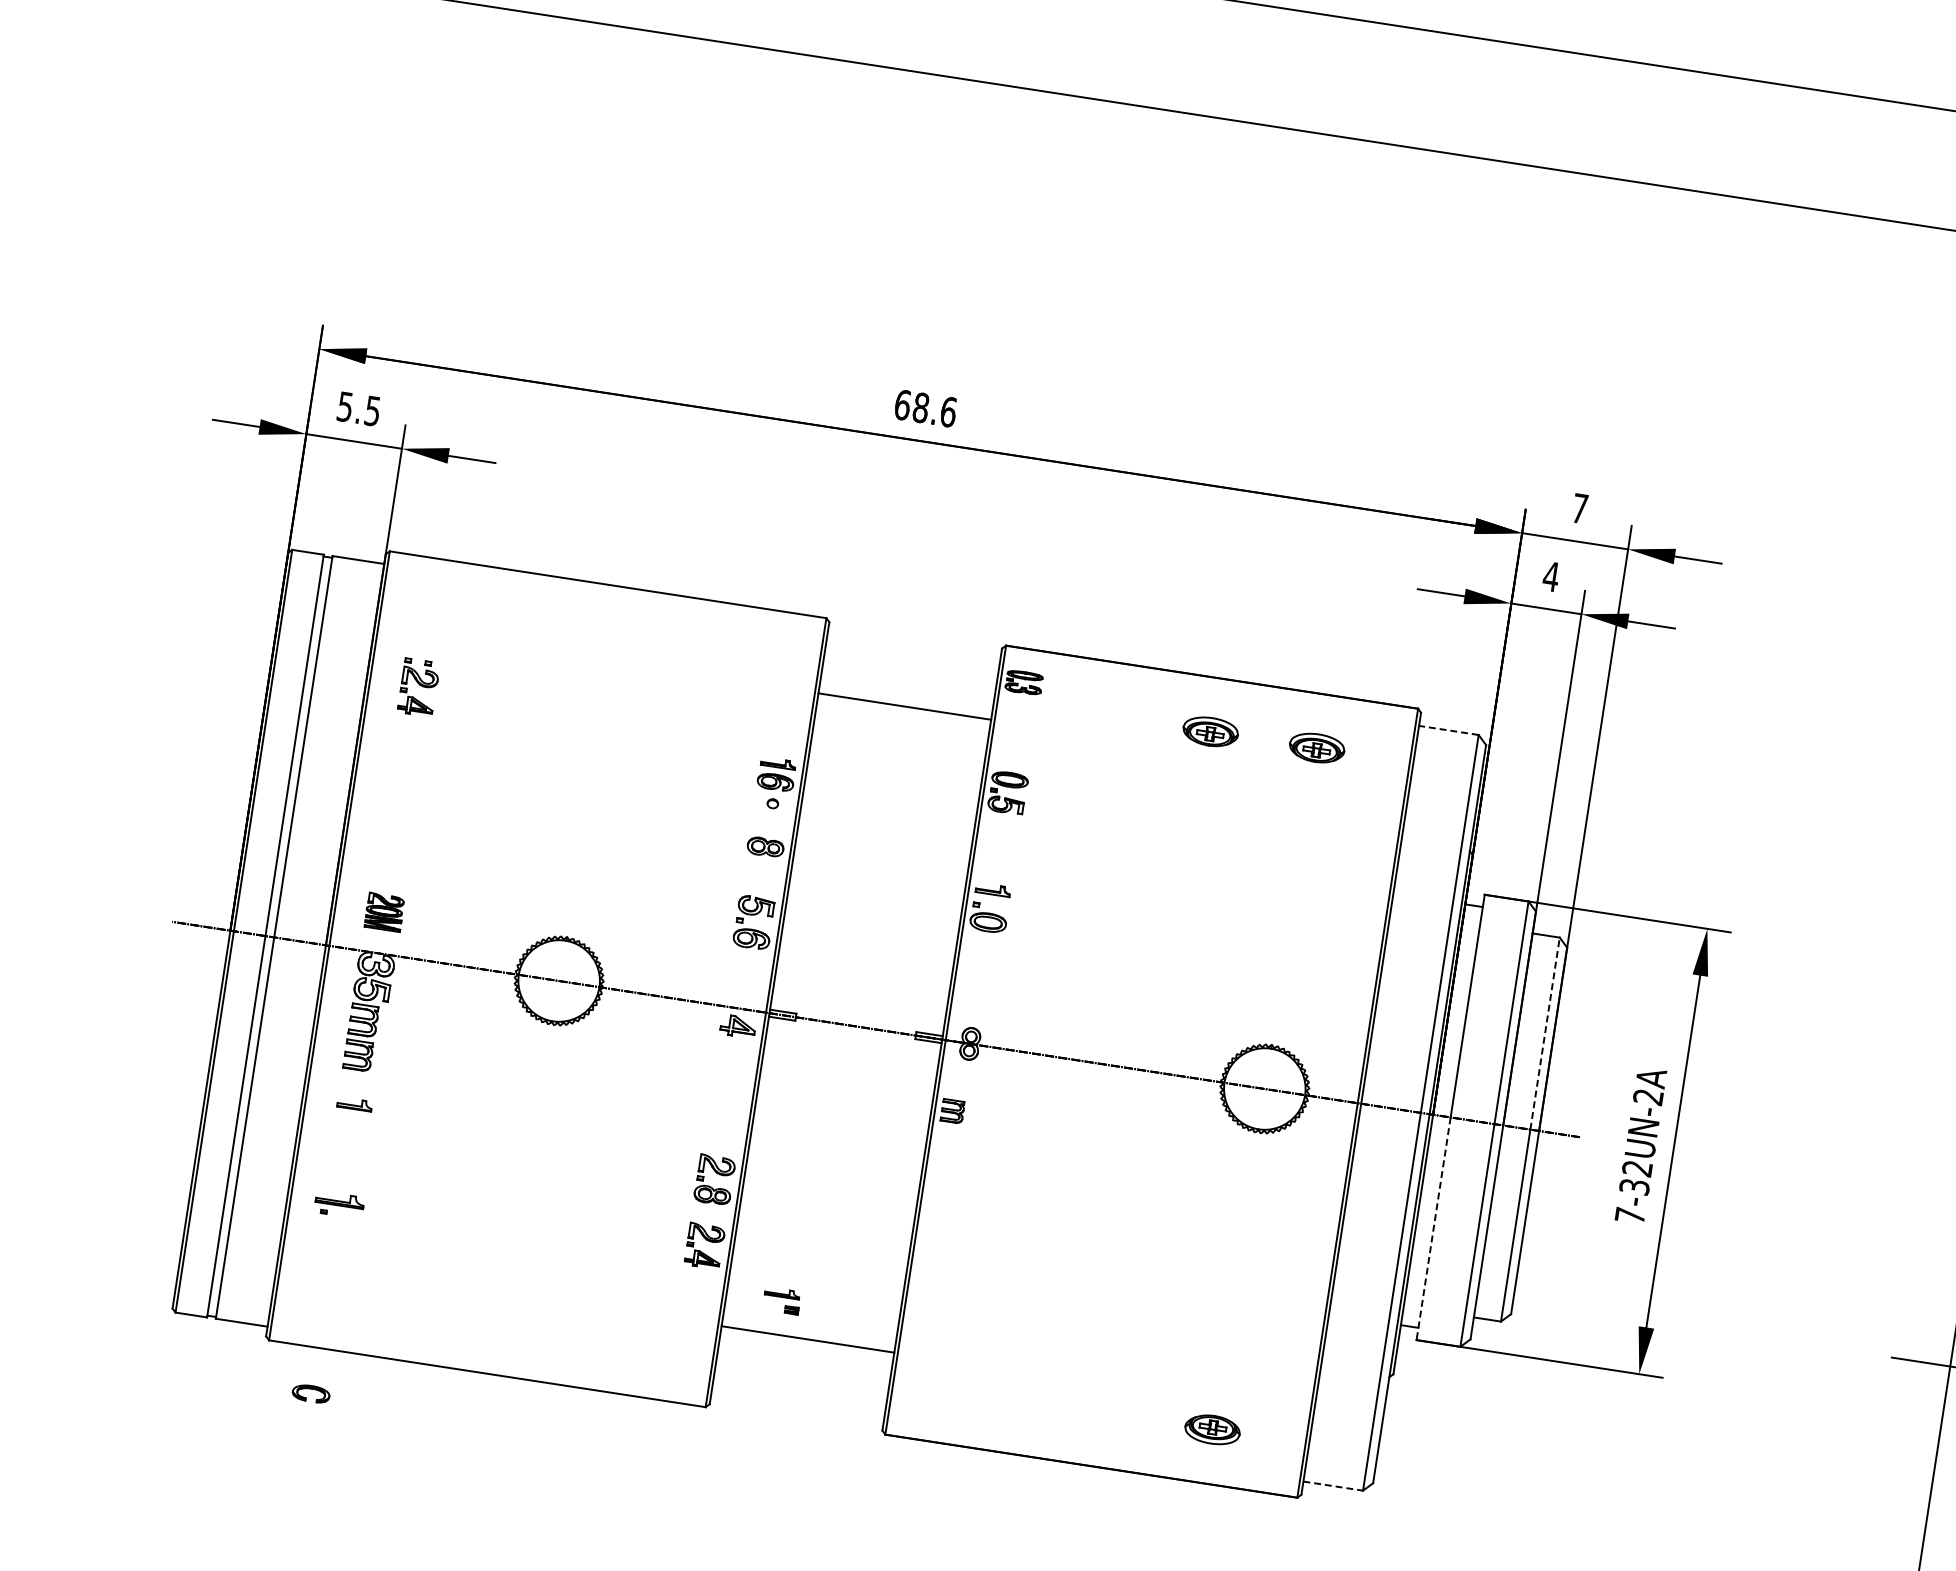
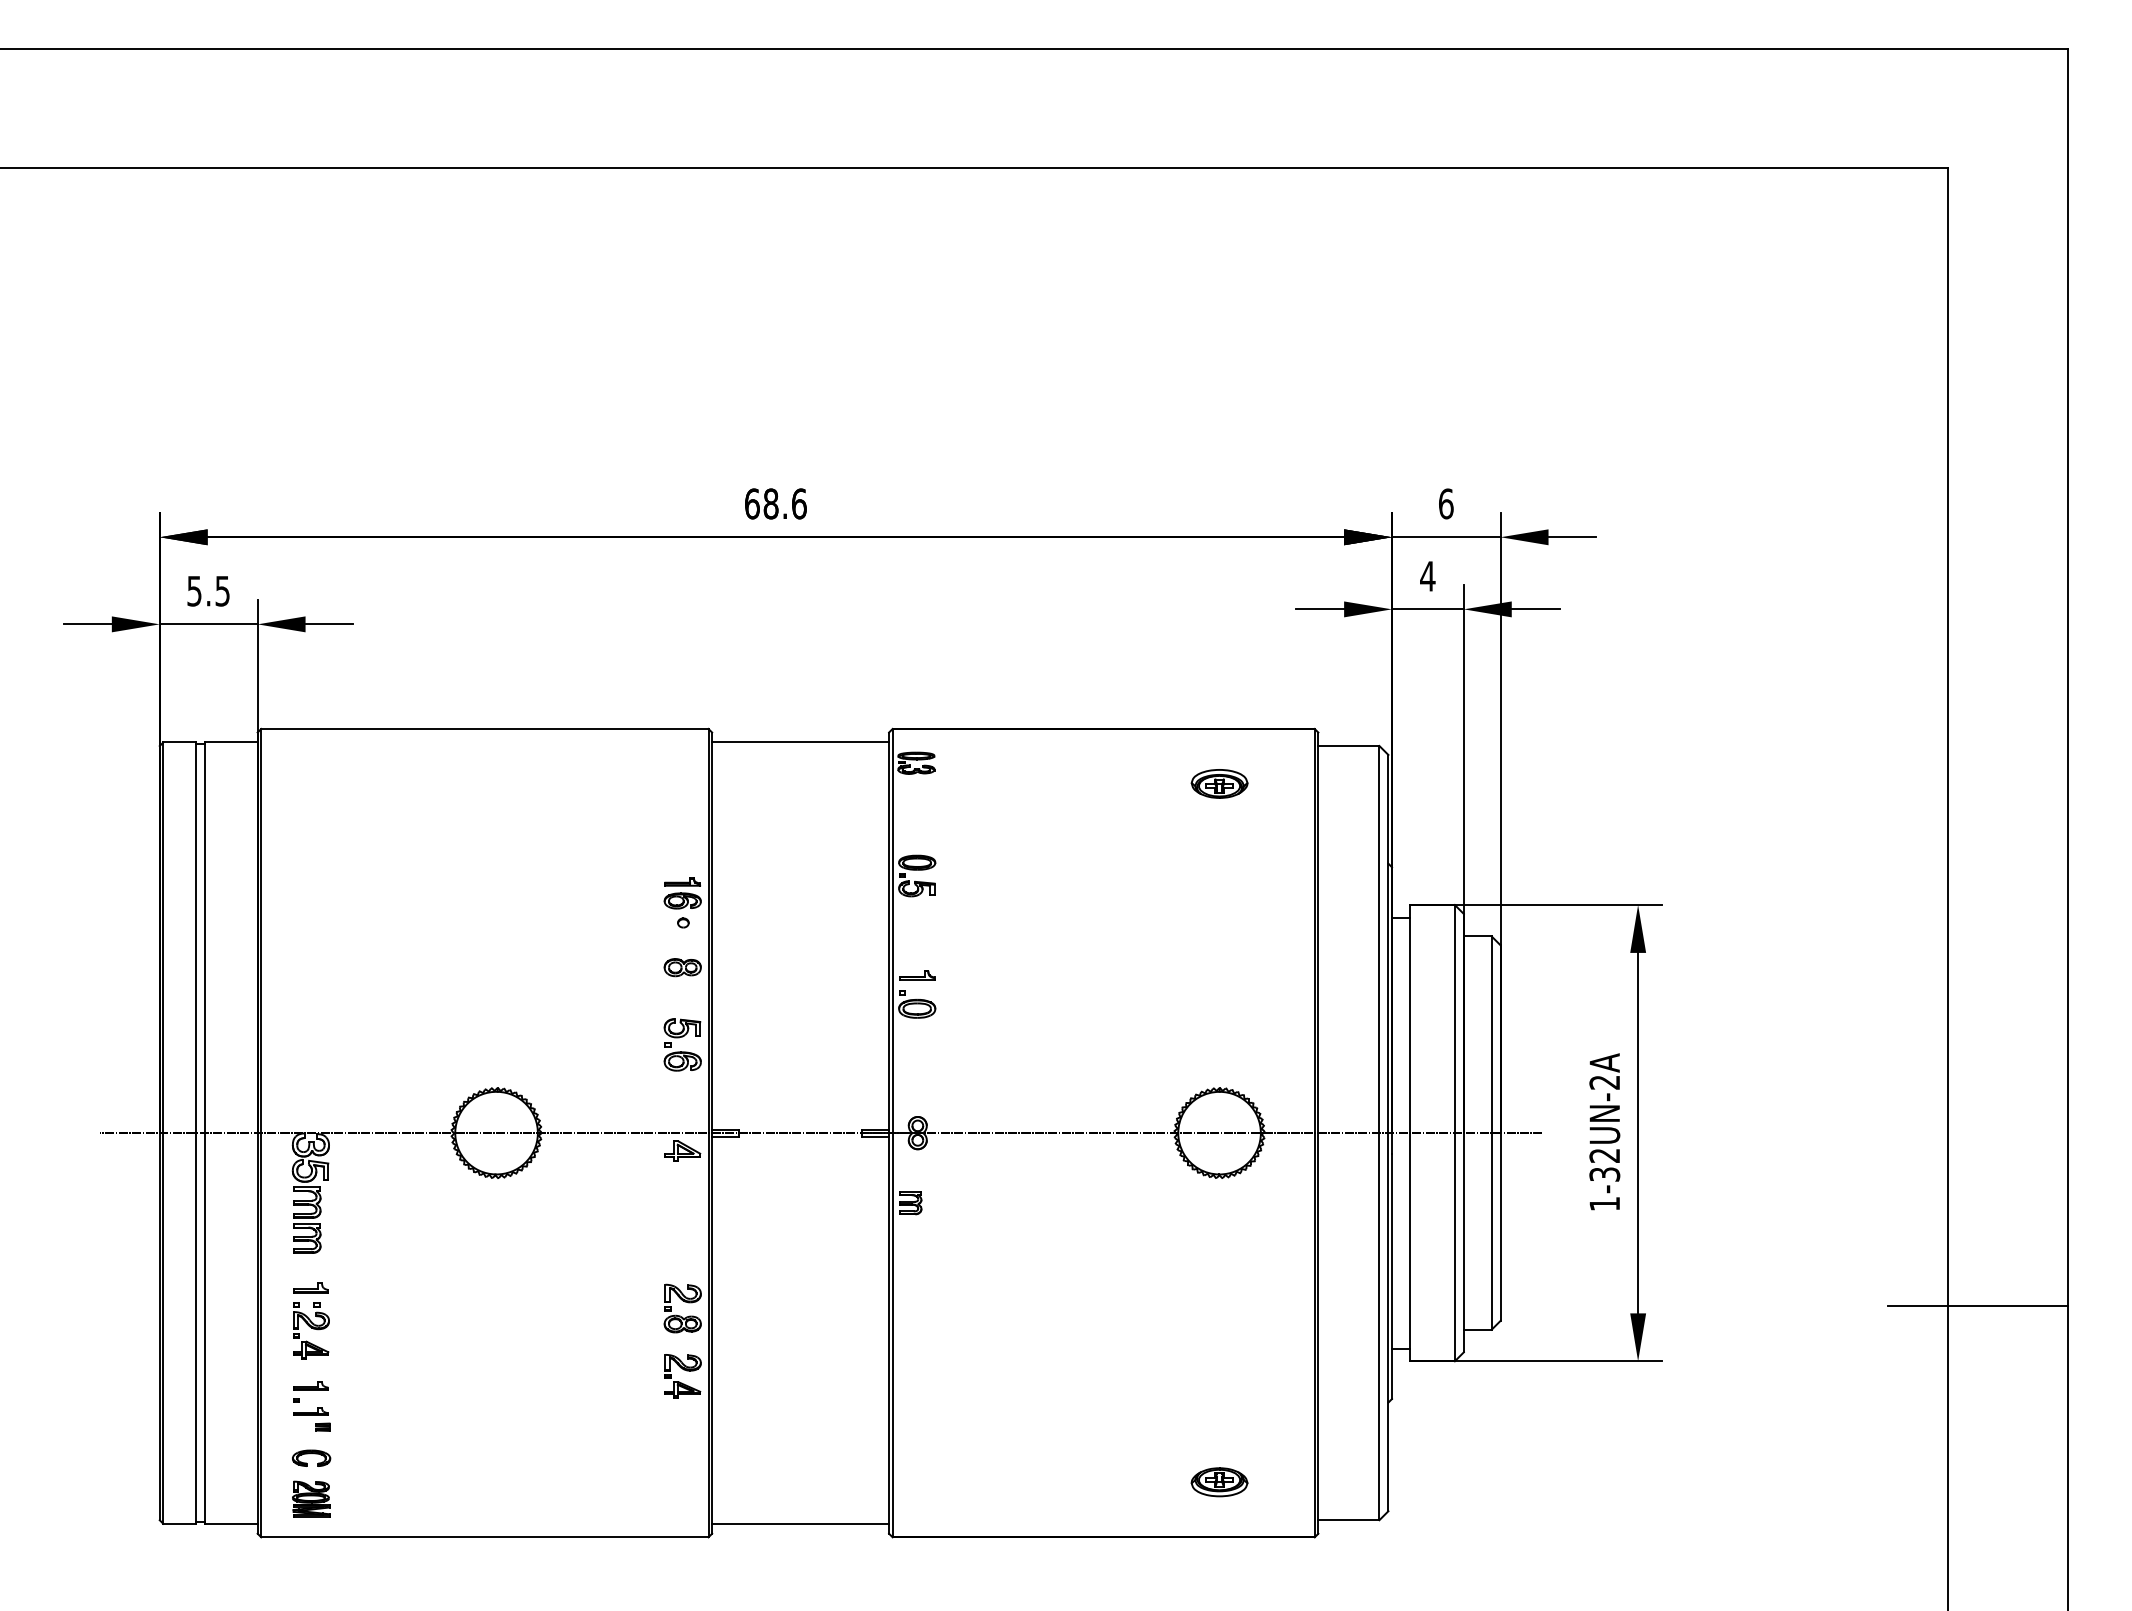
text: (1580, 508) -> (1446, 503), 7 -> 6
part: (419, 687) -> (311, 1330), moved
line: (904, 706) -> (800, 742), moved
line: (1448, 729) -> (1348, 745), dashed -> solid
part: (1210, 731) -> (1110, 783), removed
part: (384, 911) -> (311, 1498), moved
line: (1544, 1033) -> (1491, 1034), dashed -> solid
part: (339, 1199) -> (310, 1385), size x0.71
text: (1630, 1215) -> (1604, 1203), 7-32UN-2A -> 1-32UN-2A
line: (1433, 1228) -> (1409, 1247), dashed -> solid
part: (781, 1301) -> (311, 1419), moved
line: (807, 1339) -> (800, 1523), moved
part: (311, 1392) -> (311, 1457), moved
line: (1332, 1486) -> (1348, 1520), dashed -> solid

